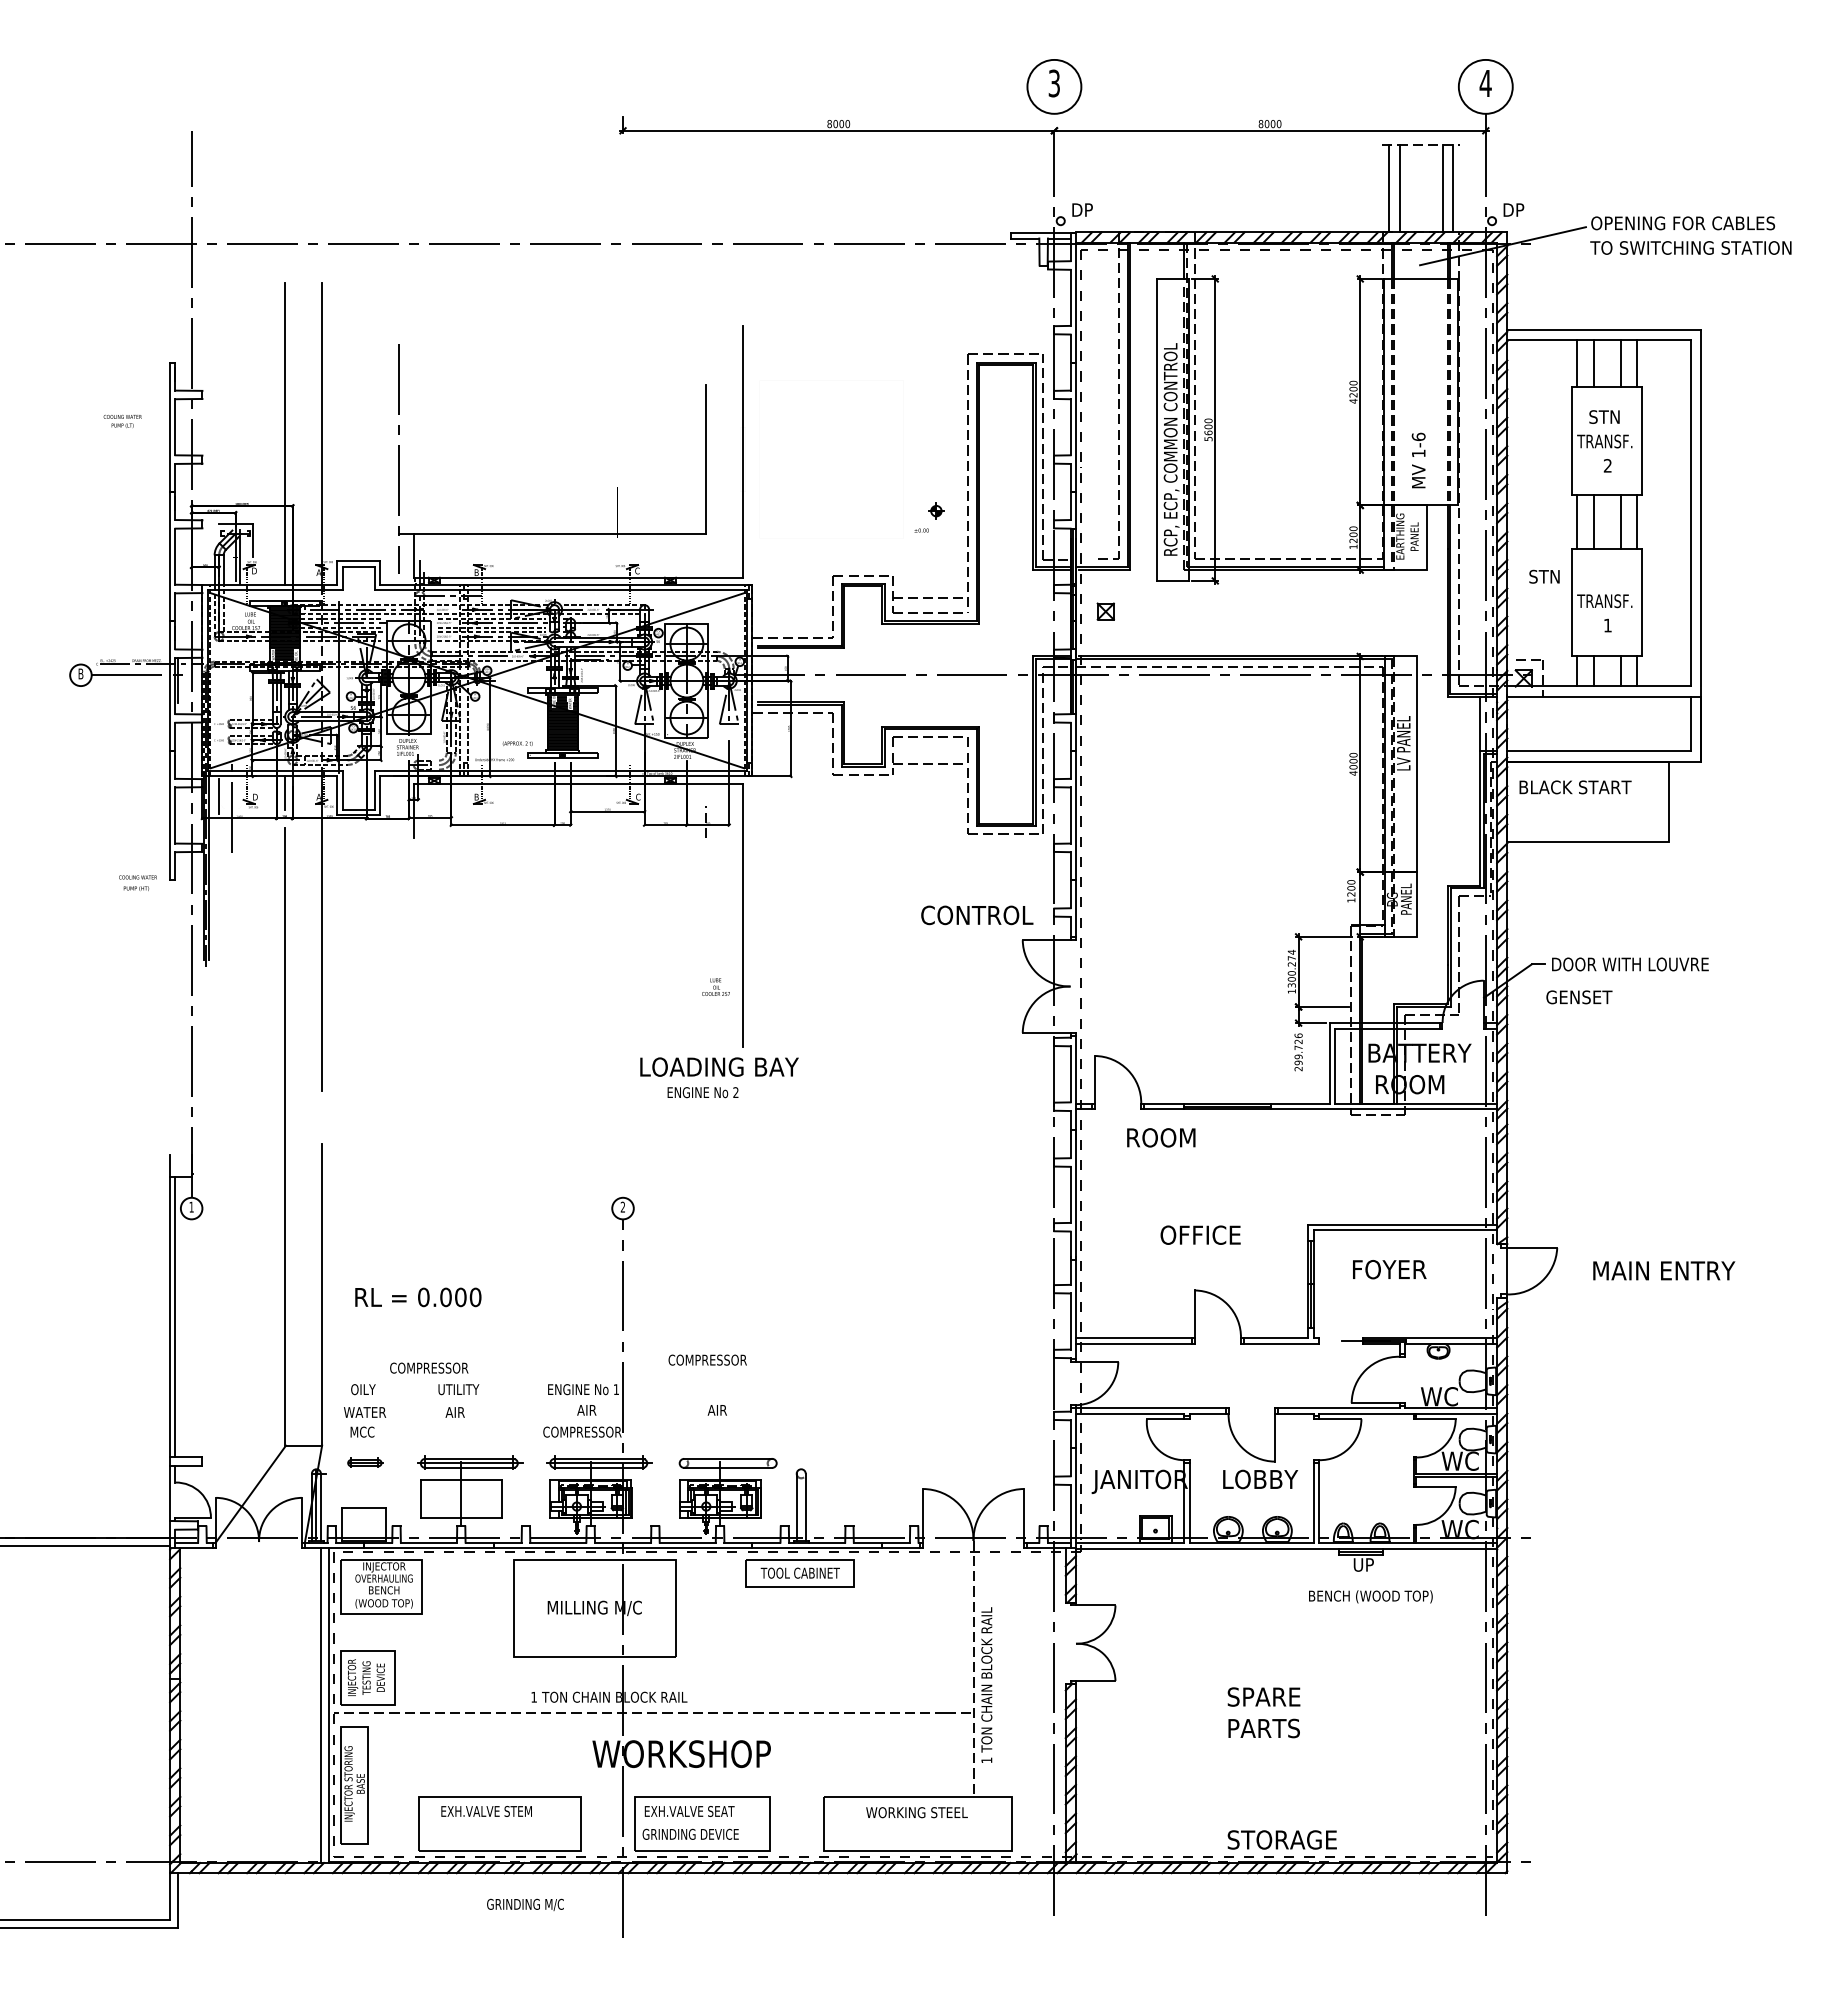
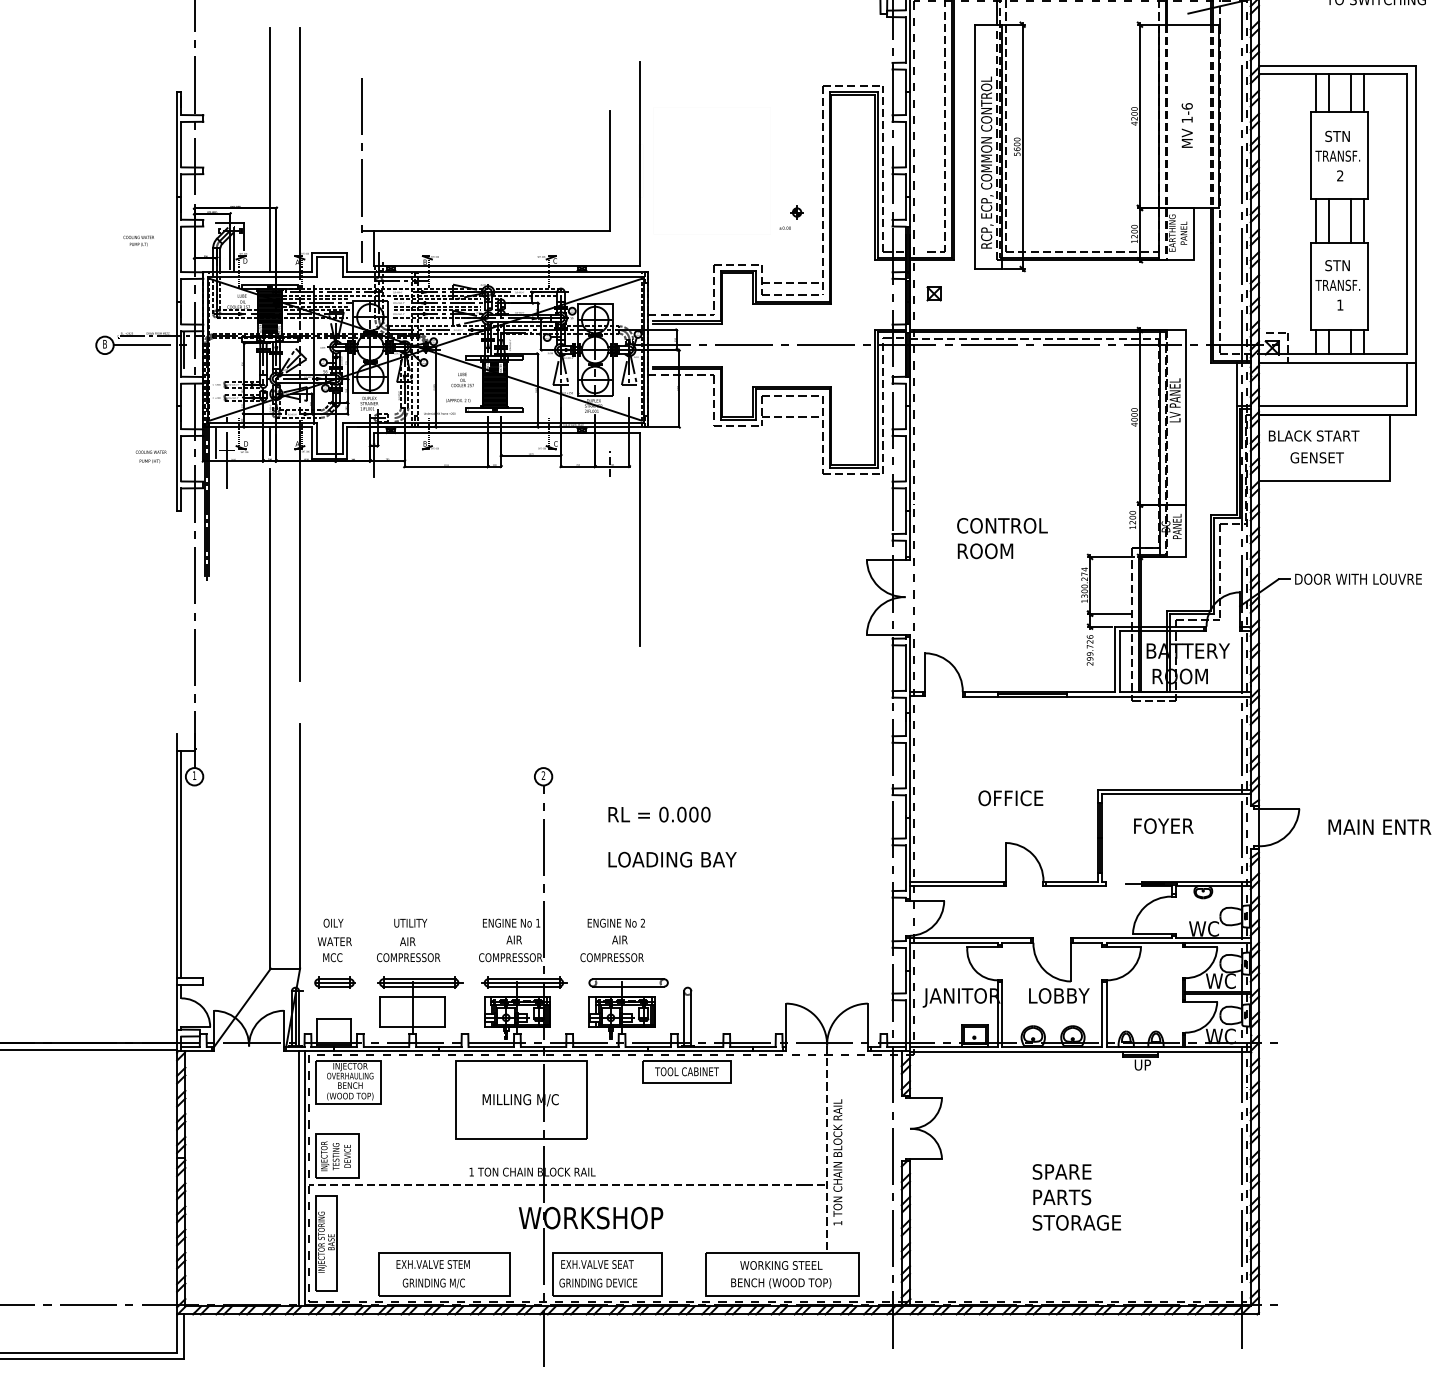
text: (122, 421) -> (138, 241), moved
text: (1418, 460) -> (1187, 125), moved
text: (1544, 576) -> (1337, 265), moved
text: (137, 882) -> (150, 456), moved
text: (977, 915) -> (1002, 525), moved
text: (715, 986) -> (462, 379), moved
text: (1579, 997) -> (1317, 457), moved
text: (719, 1066) -> (672, 859), moved
text: (702, 1092) -> (615, 923), moved
text: (1161, 1137) -> (985, 550), moved
text: (418, 1297) -> (659, 814), moved
text: (707, 1359) -> (611, 957), moved
text: (429, 1367) -> (408, 957), moved
part: (365, 1462) -> (335, 982), size x1.43
text: (1370, 1596) -> (780, 1283), moved
text: (1281, 1839) -> (1076, 1222), moved
text: (525, 1904) -> (433, 1283), moved

